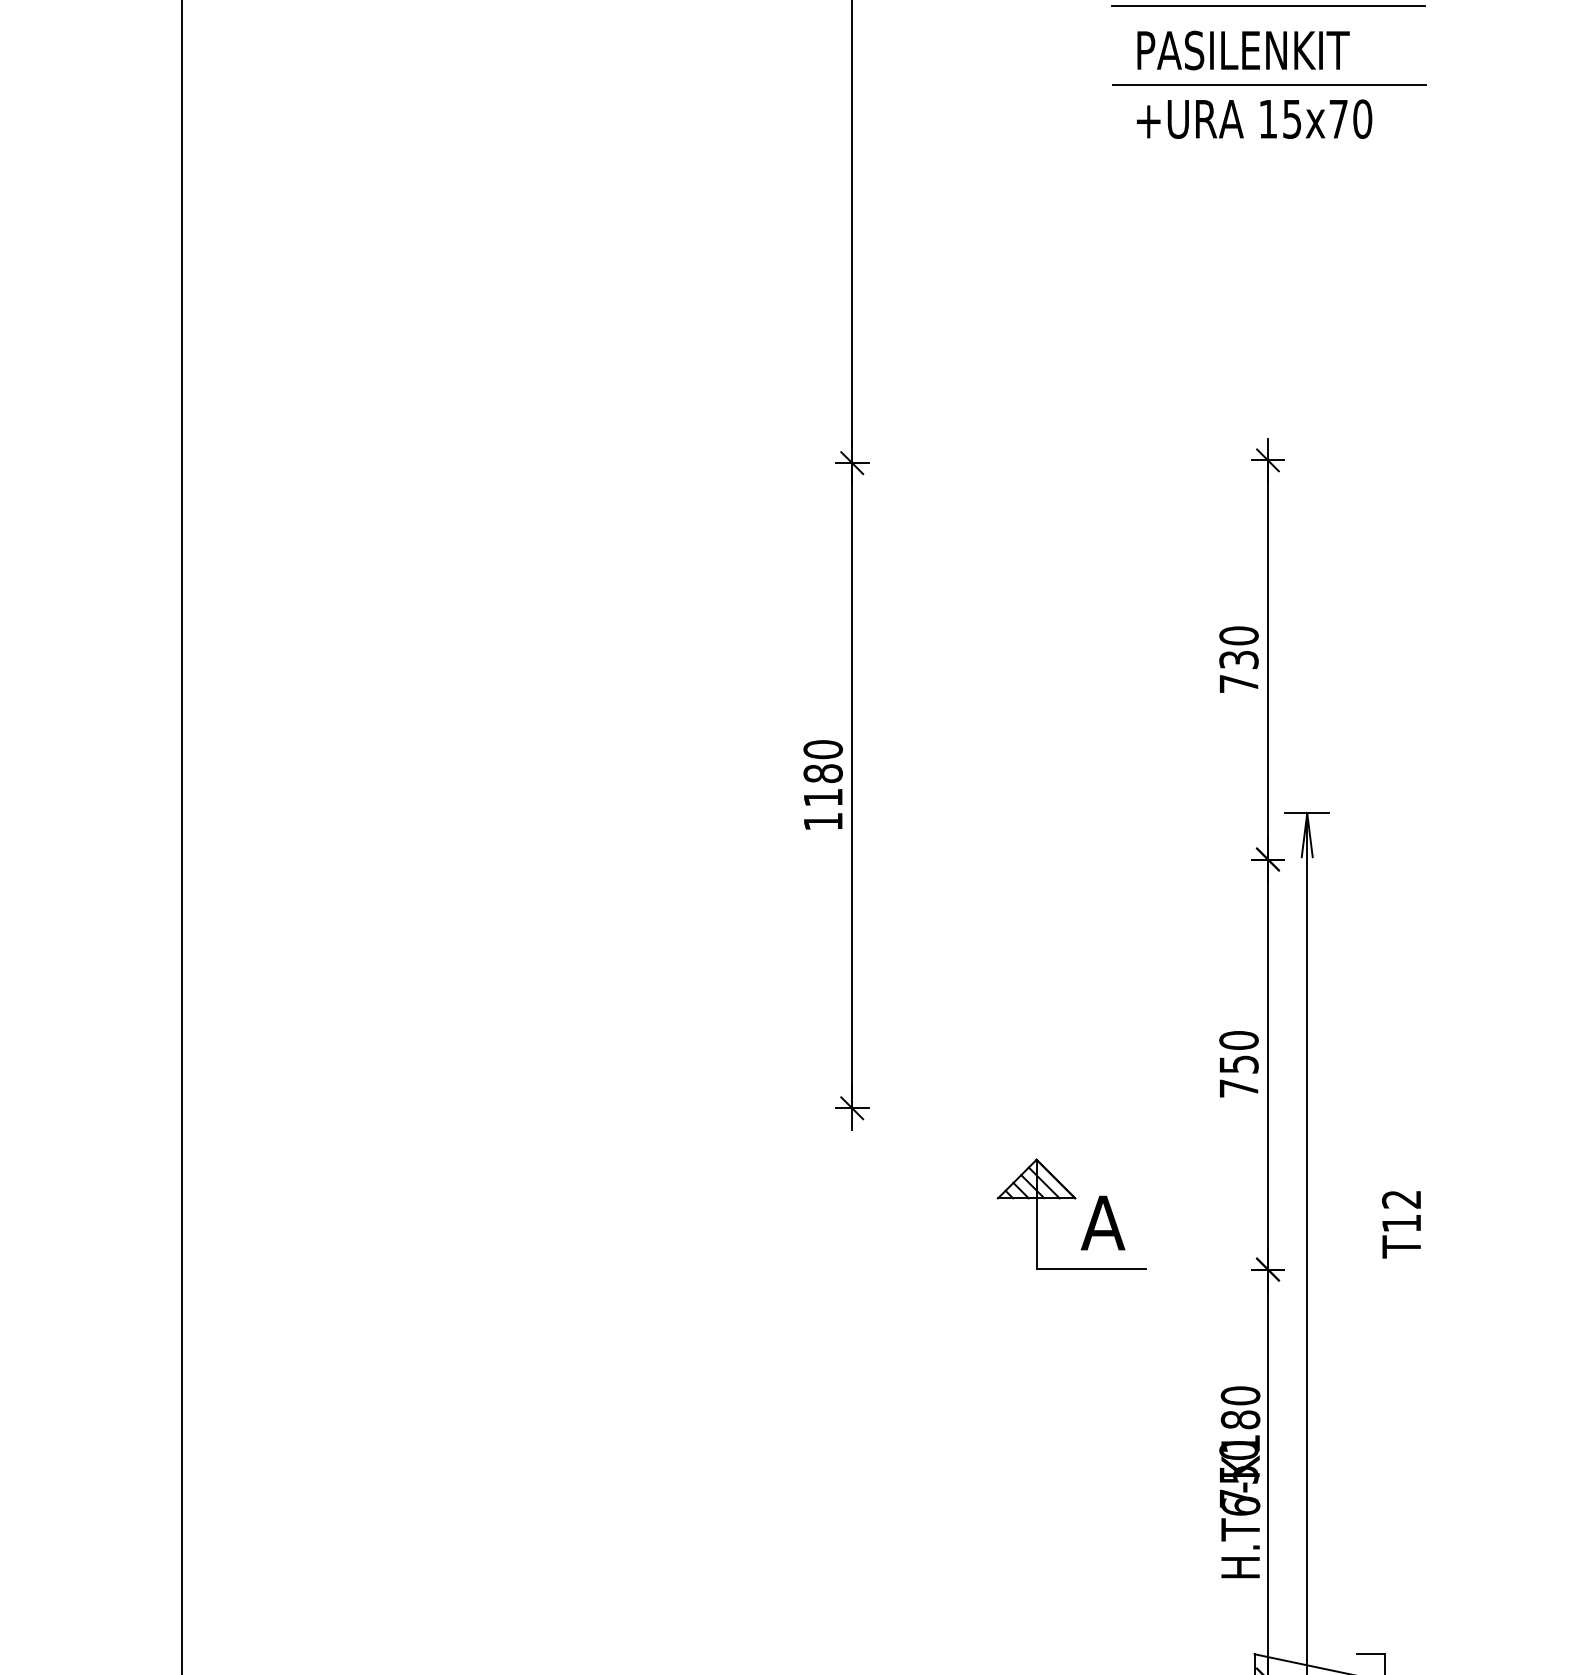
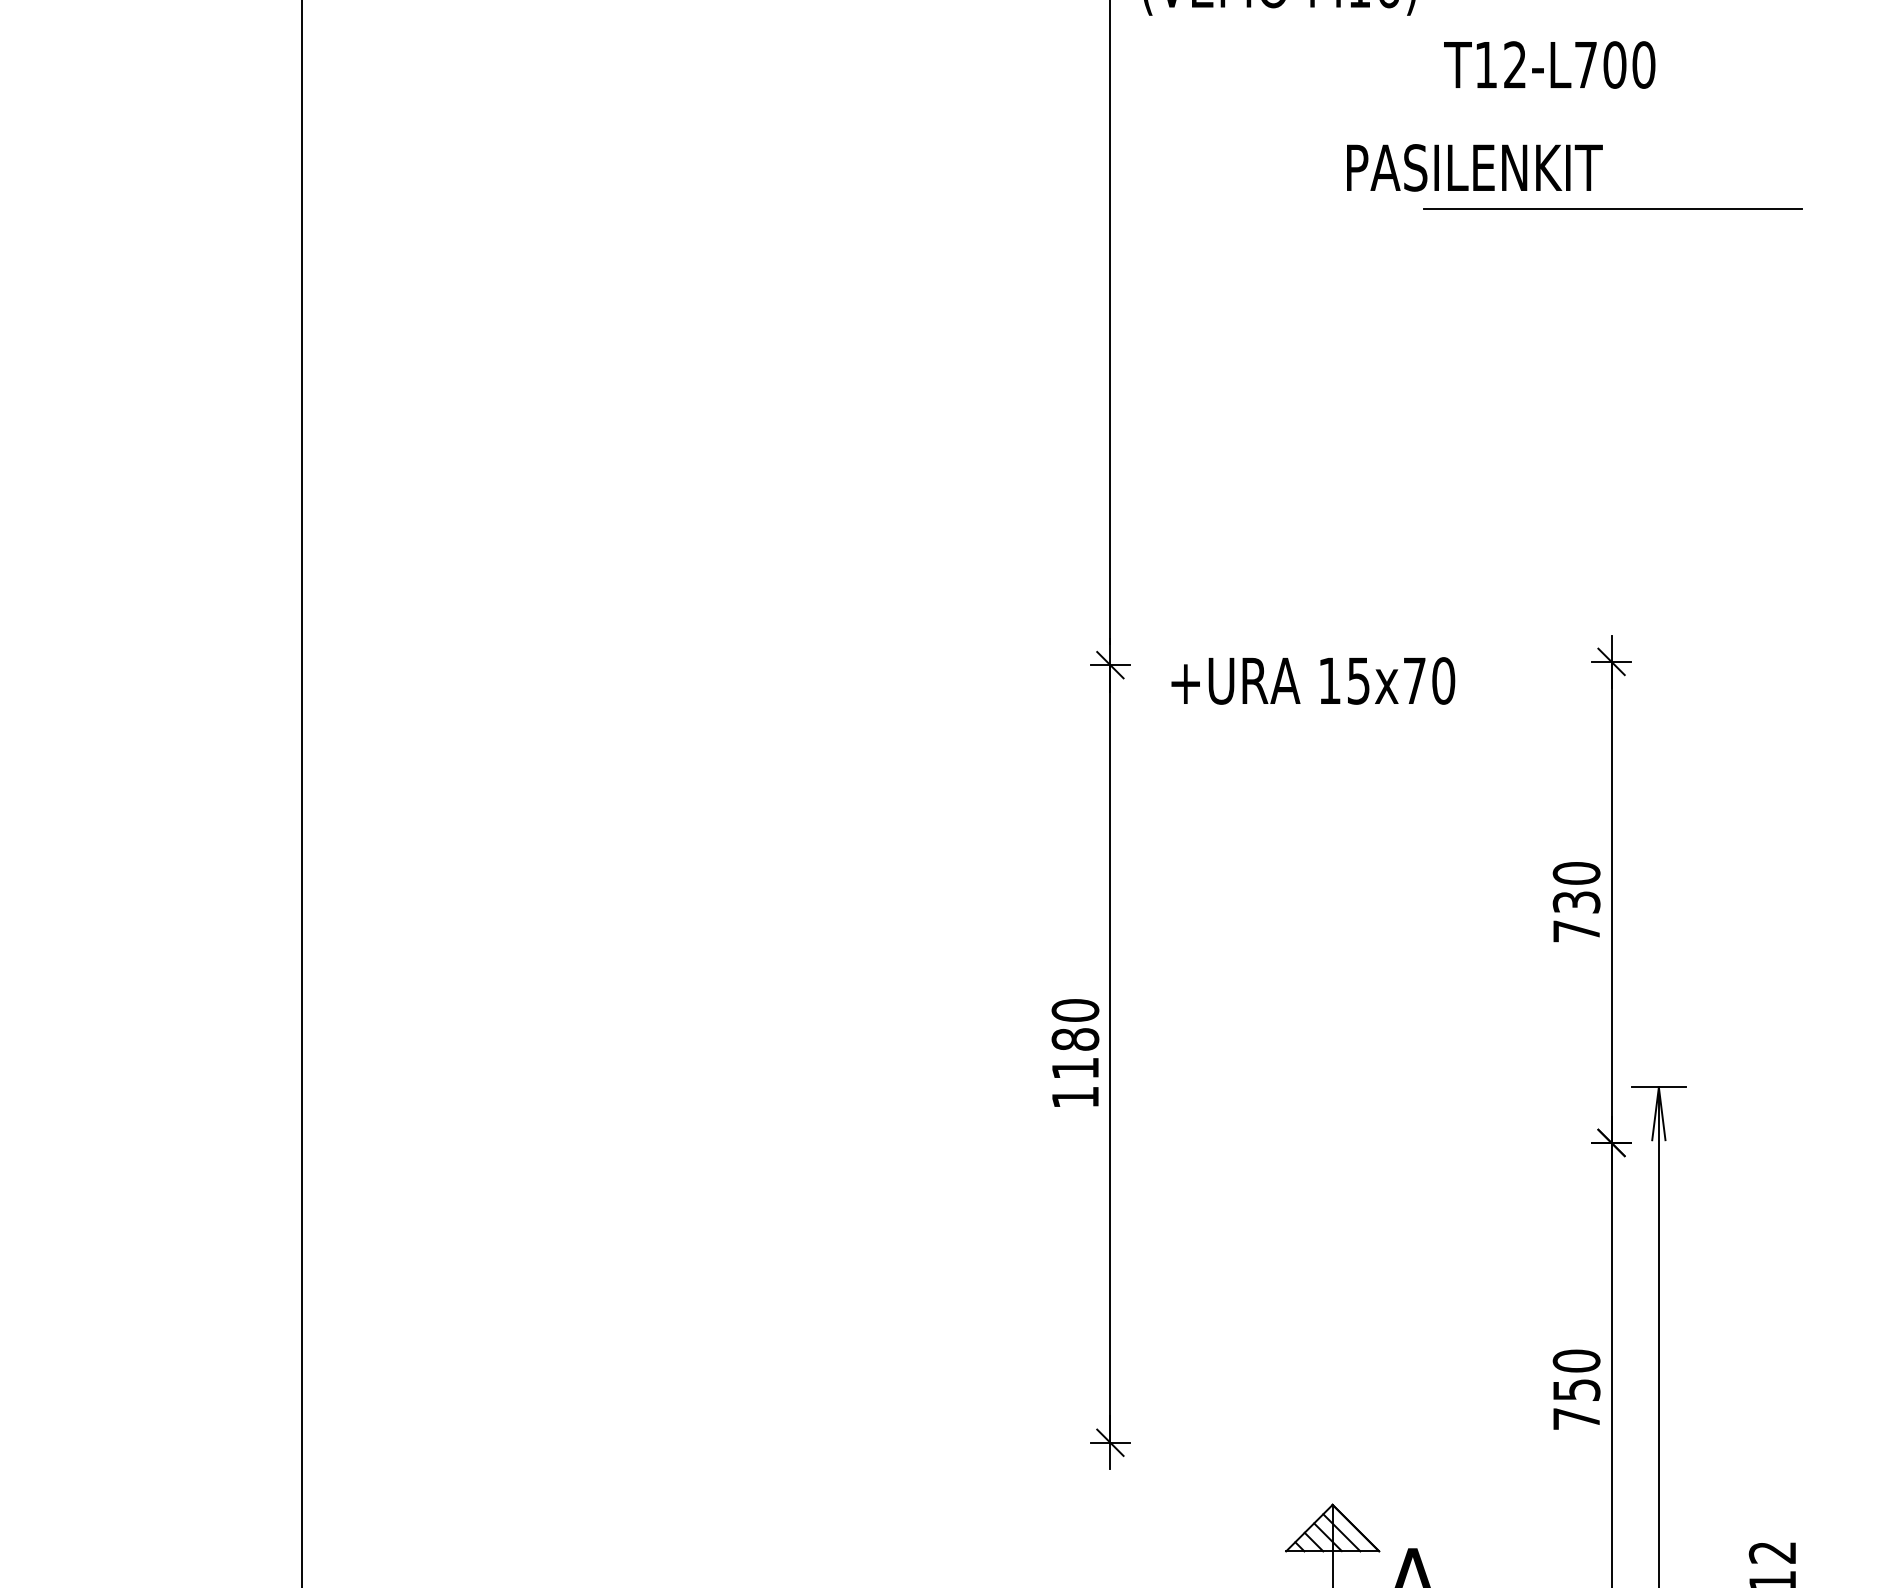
line: (1268, 5) -> (1612, 113), removed
text: (1243, 50) -> (1474, 167), moved
text: (1254, 118) -> (1313, 680), moved

